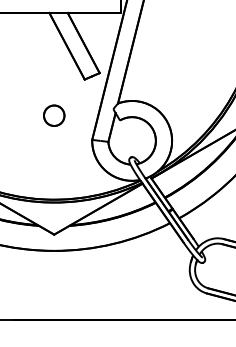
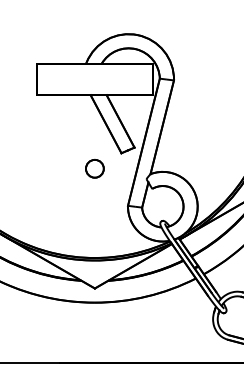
circle: (53, 115) -> (94, 168), moved

